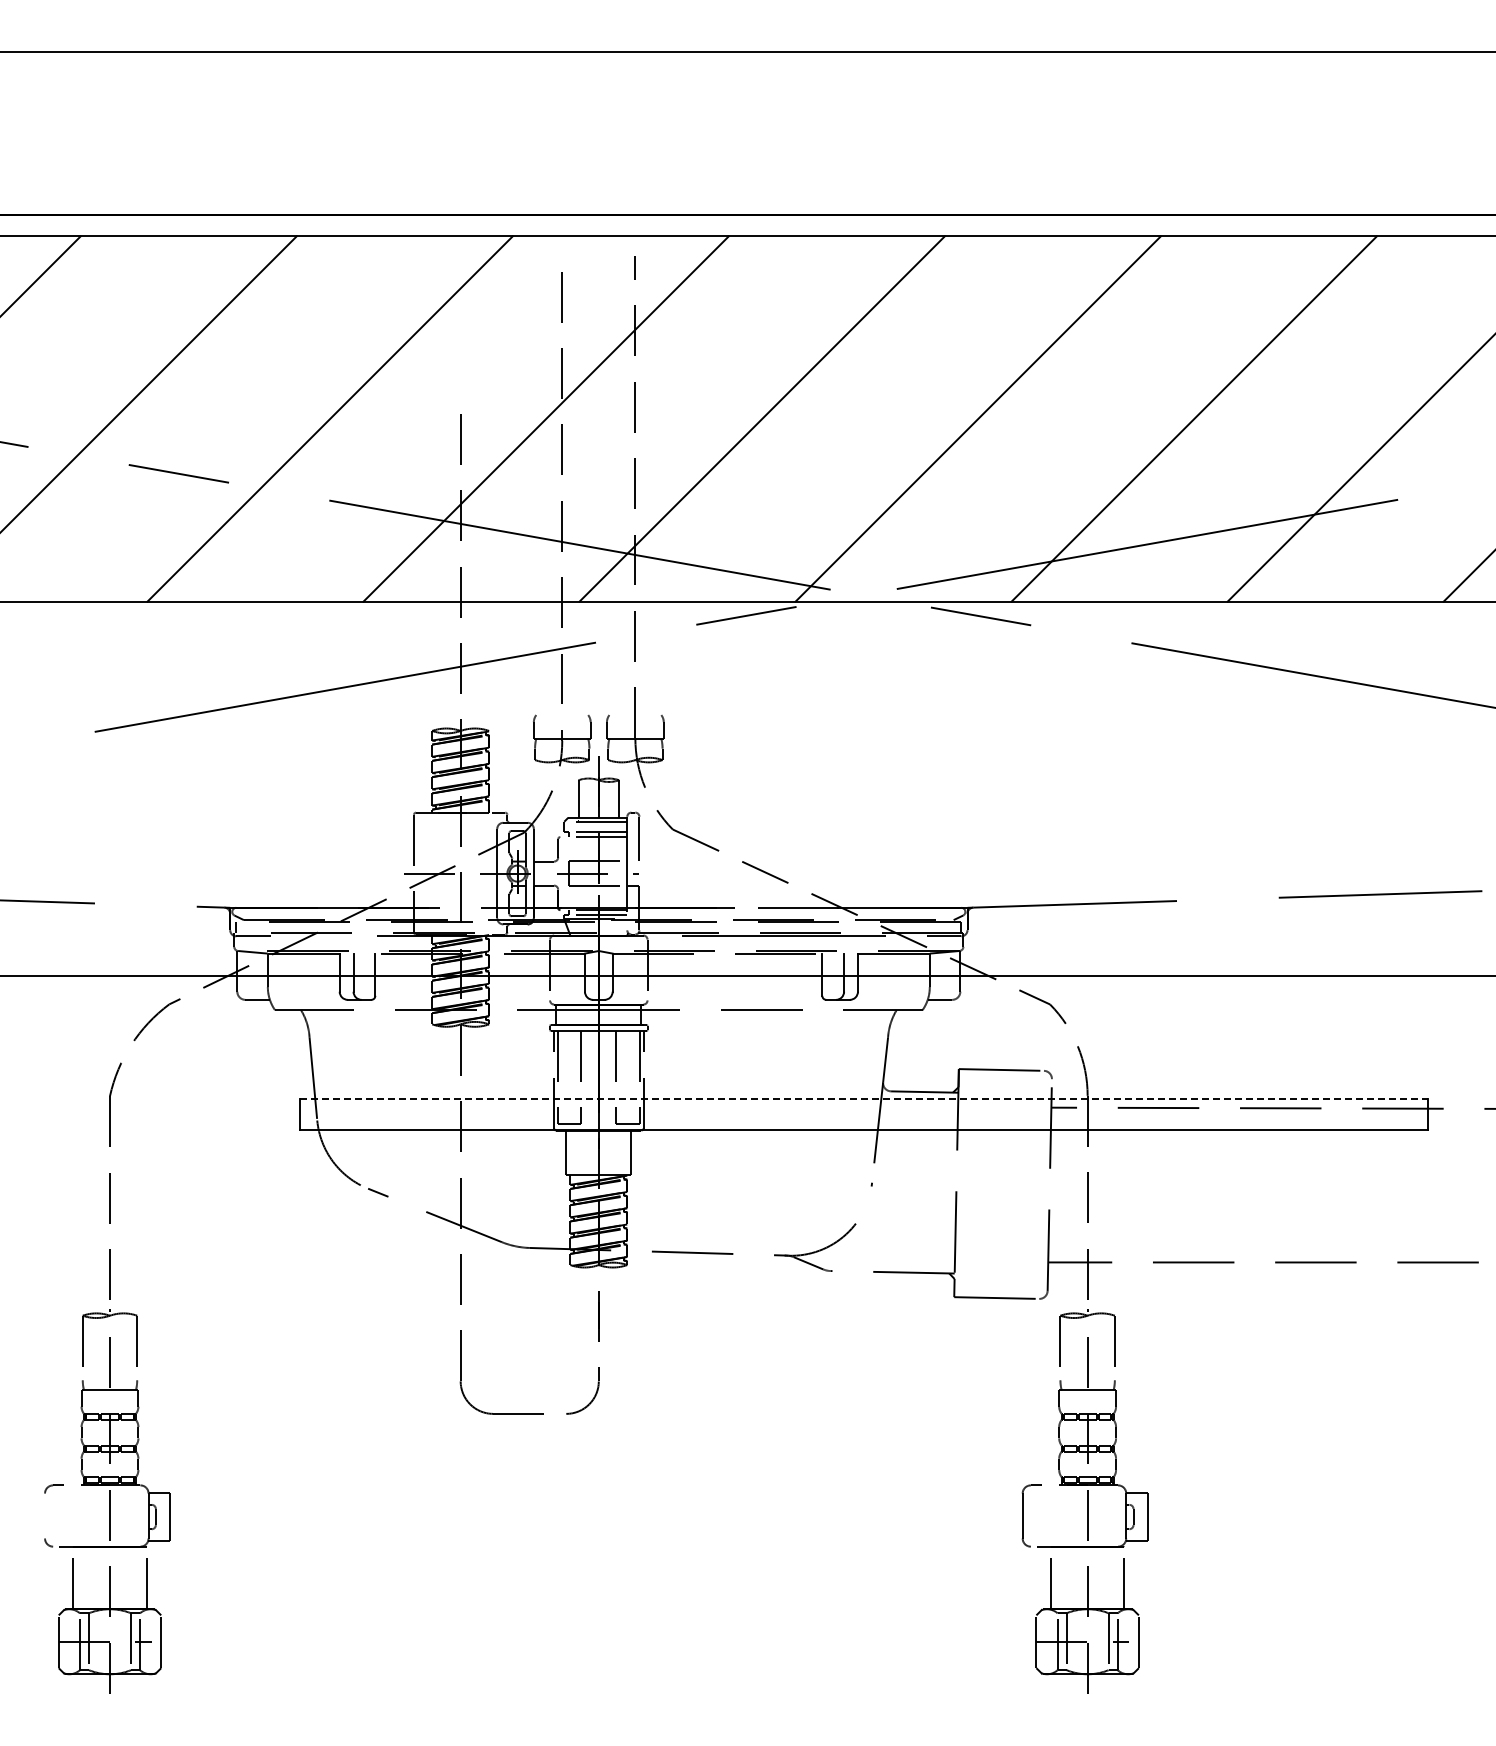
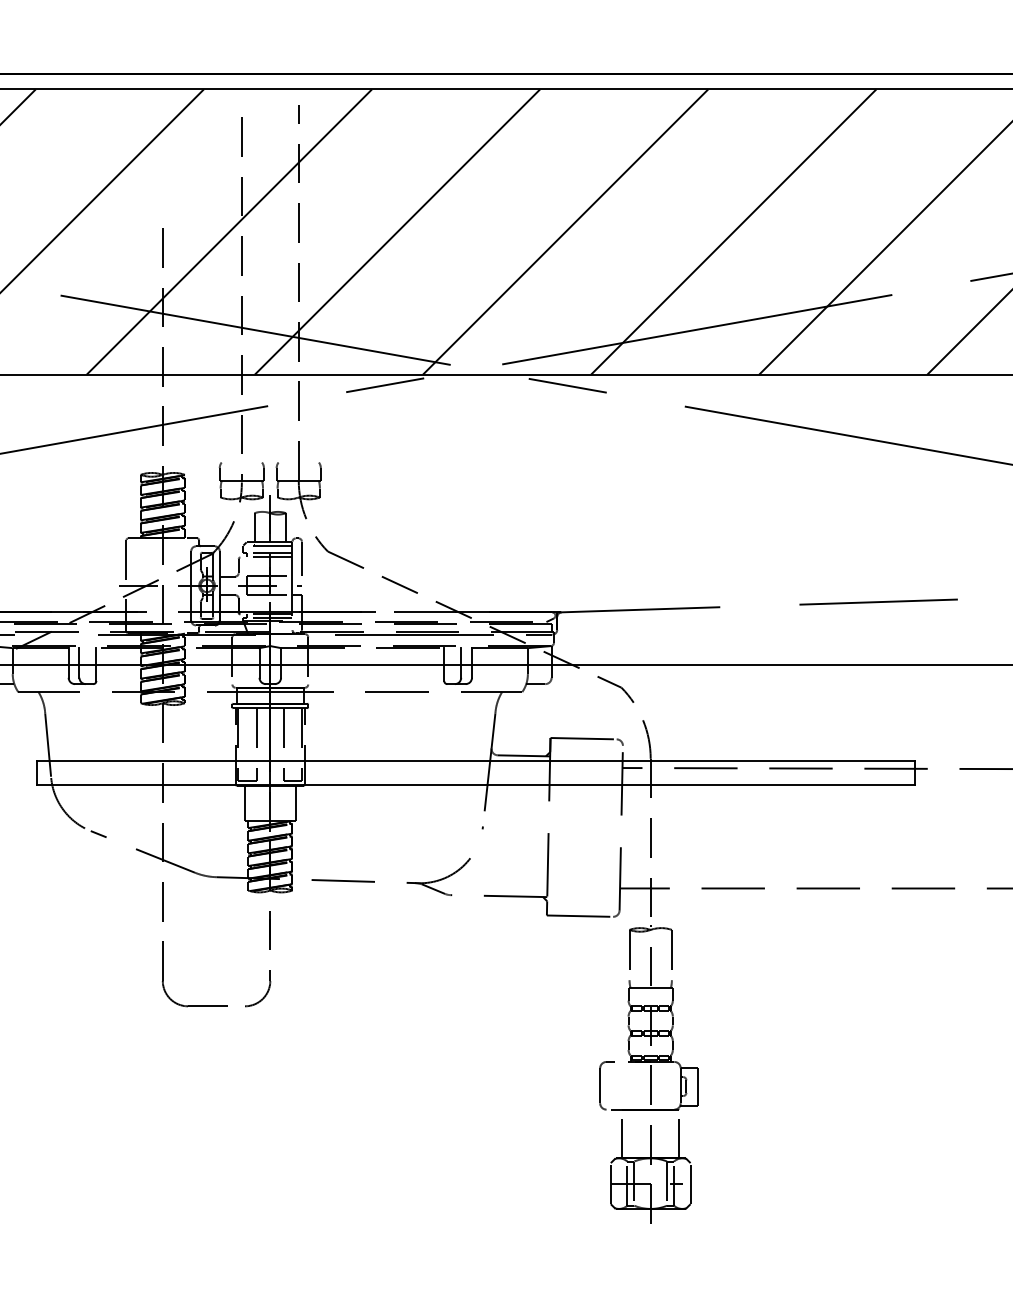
line: (864, 1099) -> (477, 761), dashed -> solid

